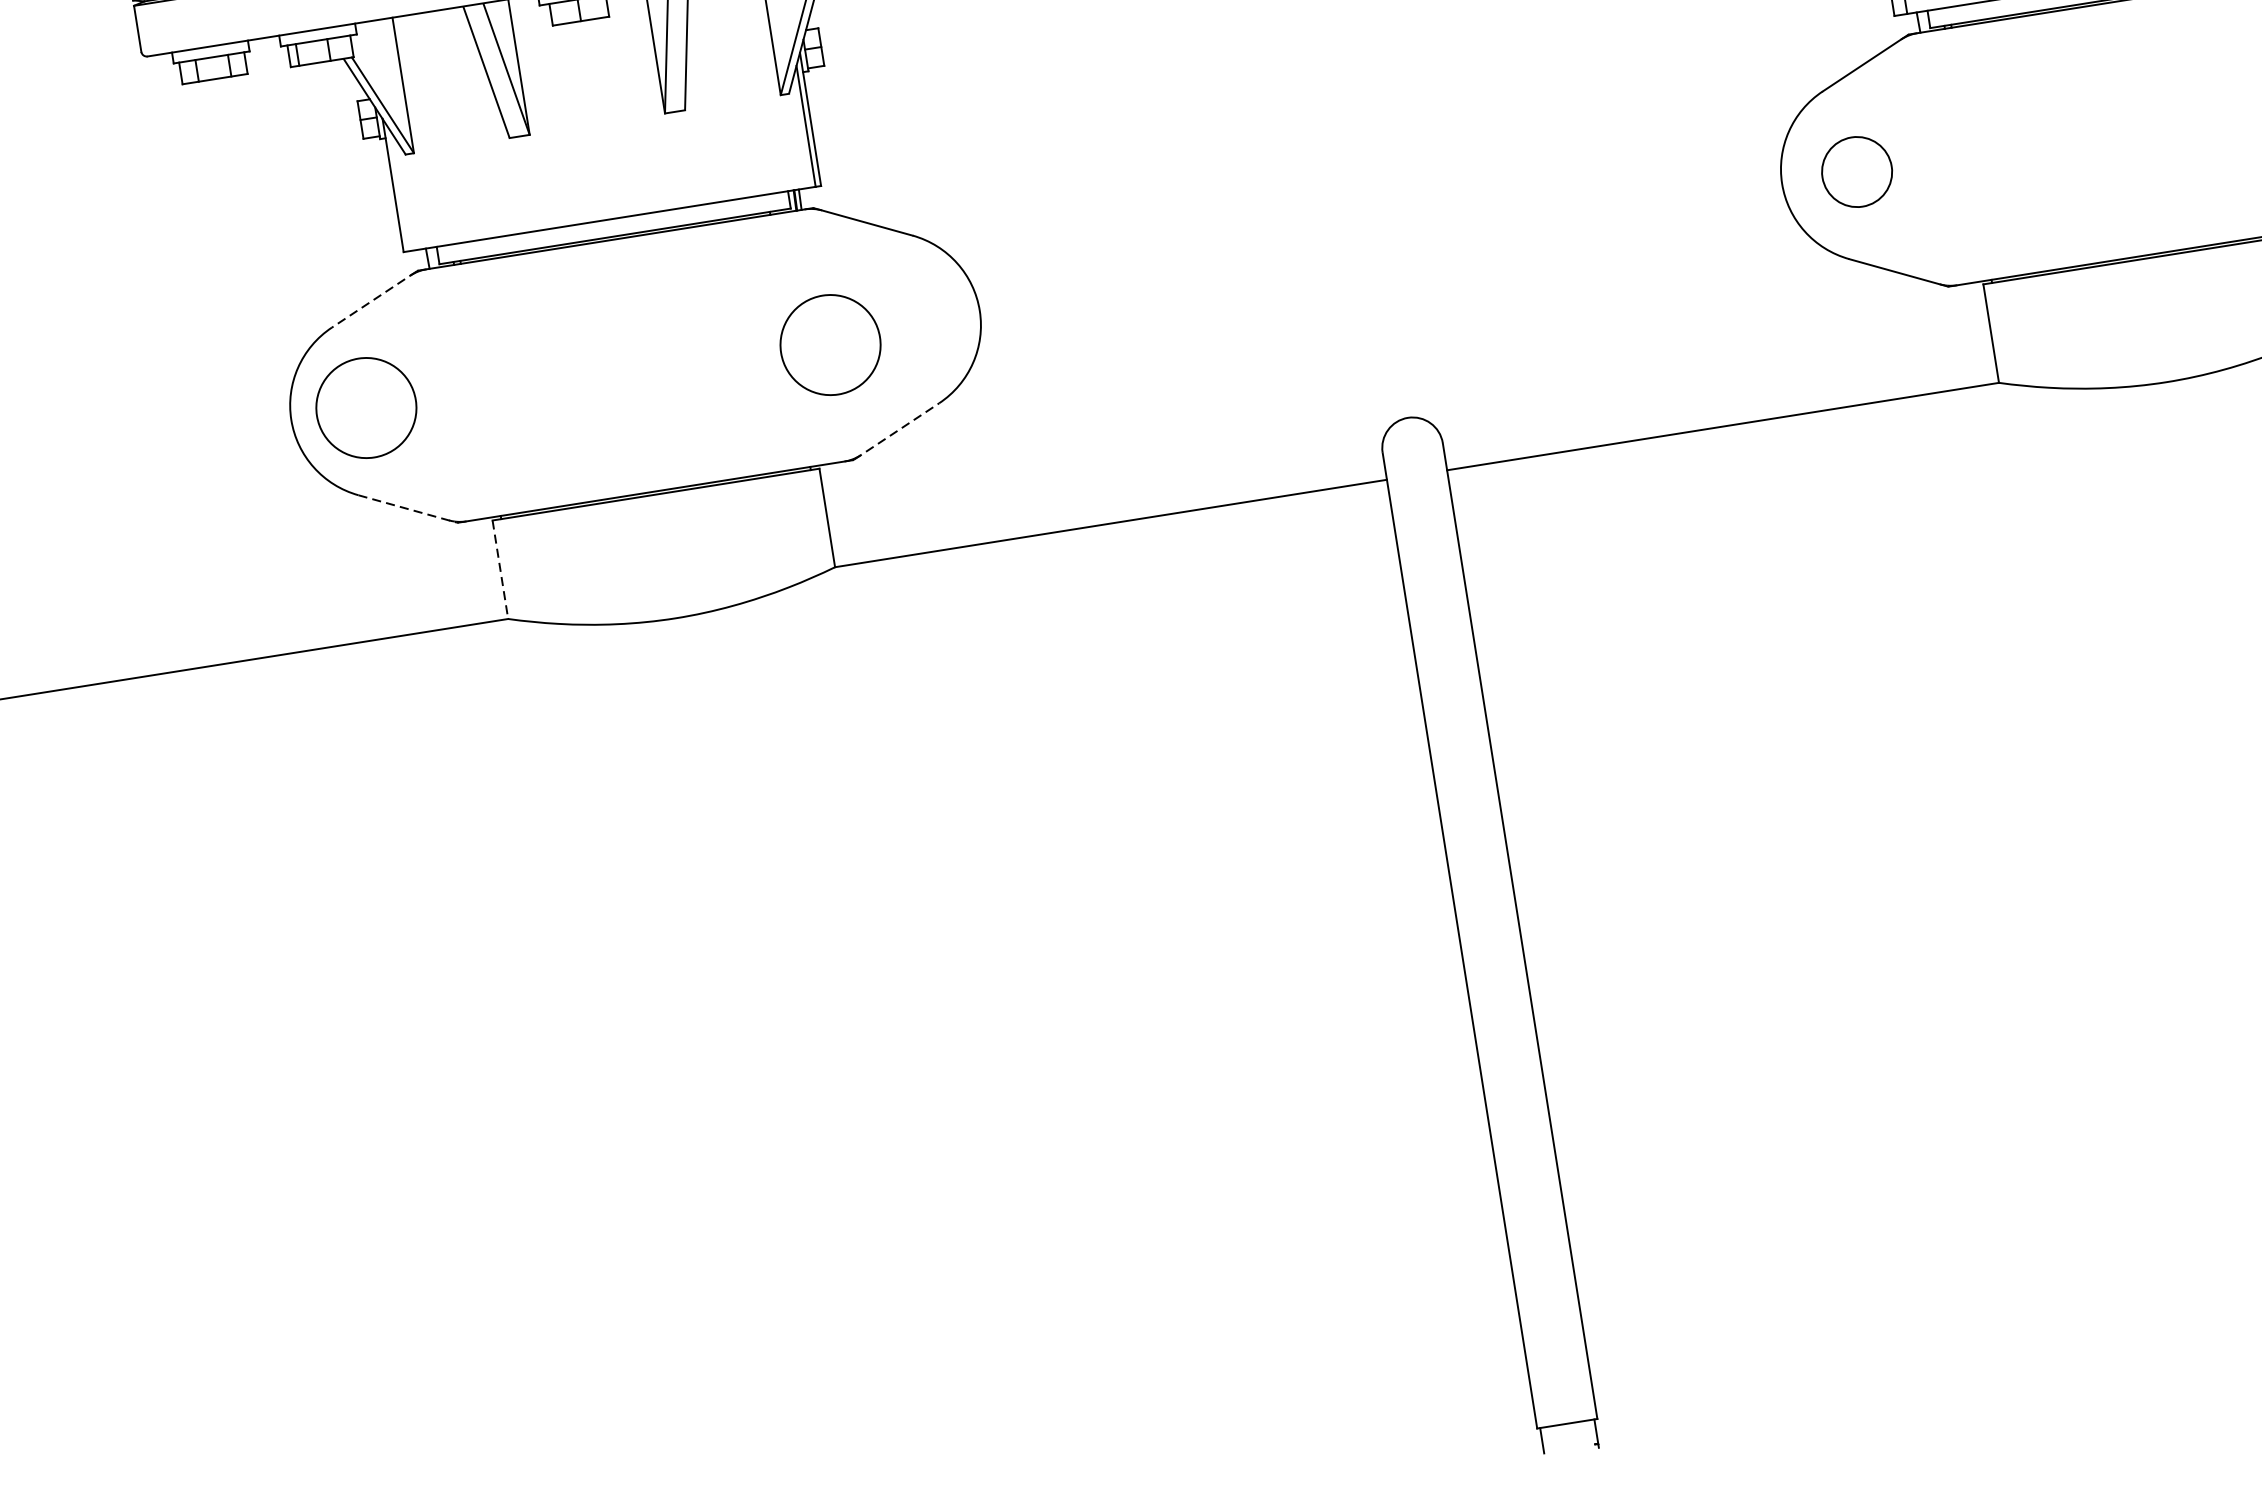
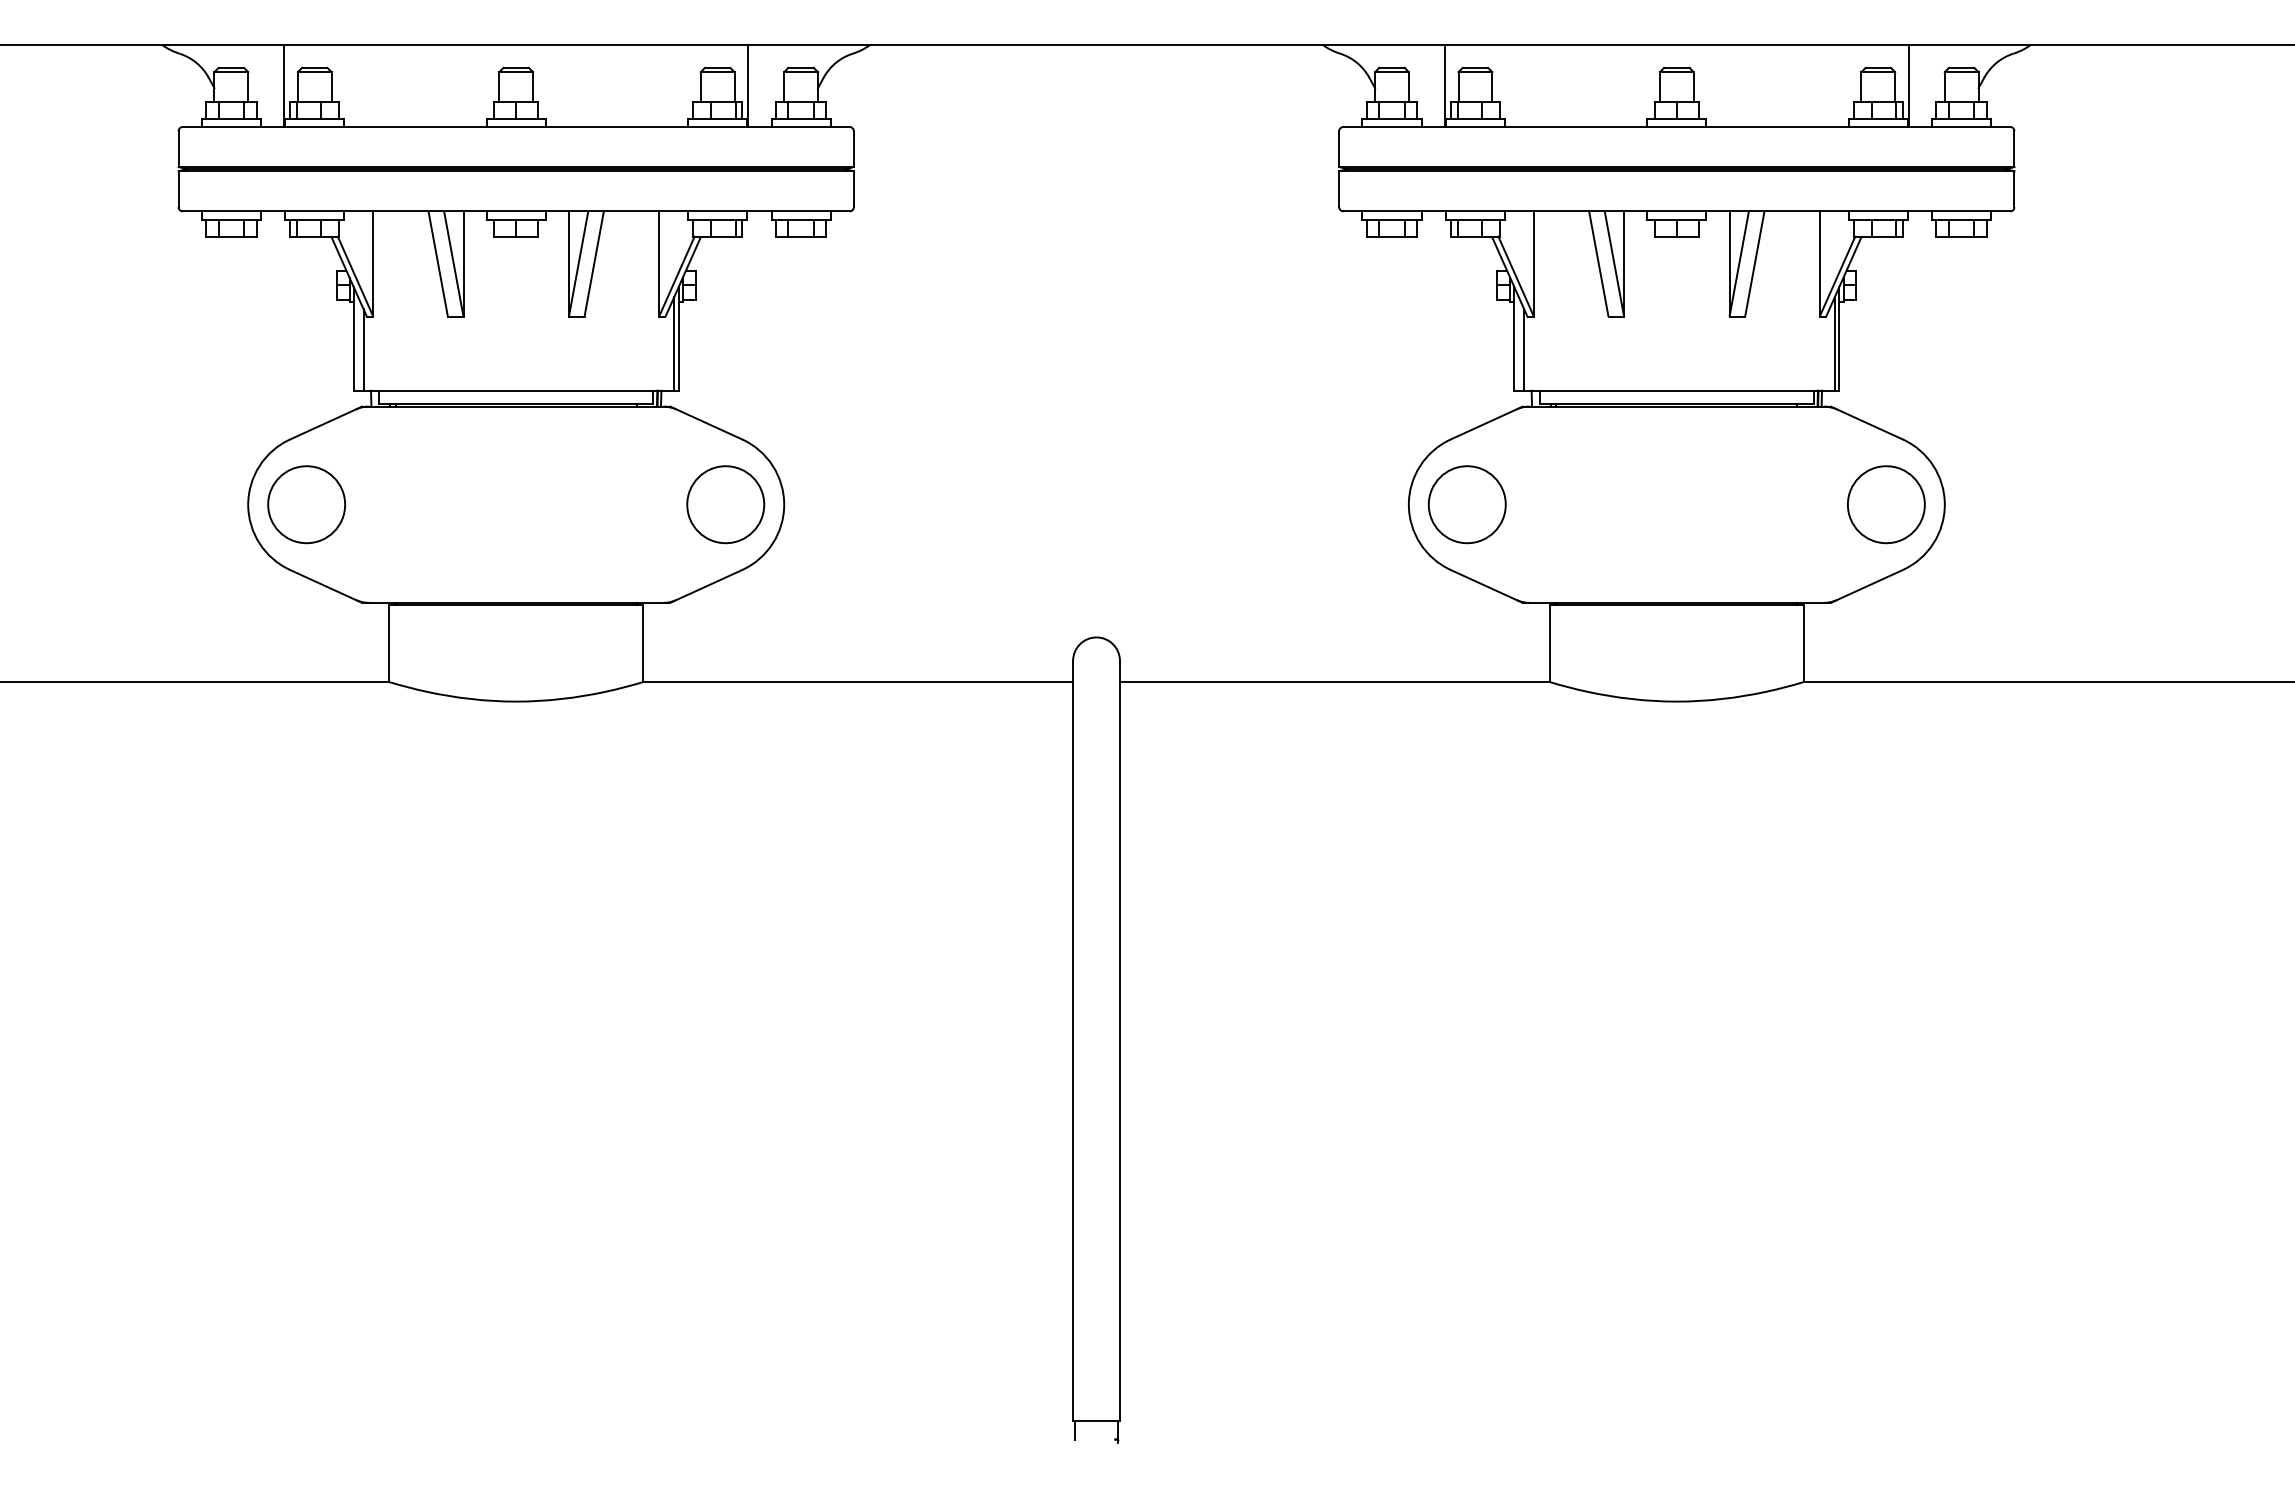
circle: (1856, 171) -> (1466, 504), size x1.43
line: (407, 197) -> (363, 349), added
line: (374, 299) -> (325, 423), dashed -> solid
circle: (830, 344) -> (725, 504), moved
line: (897, 431) -> (707, 586), dashed -> solid
line: (408, 509) -> (326, 586), dashed -> solid
line: (499, 570) -> (388, 644), dashed -> solid

